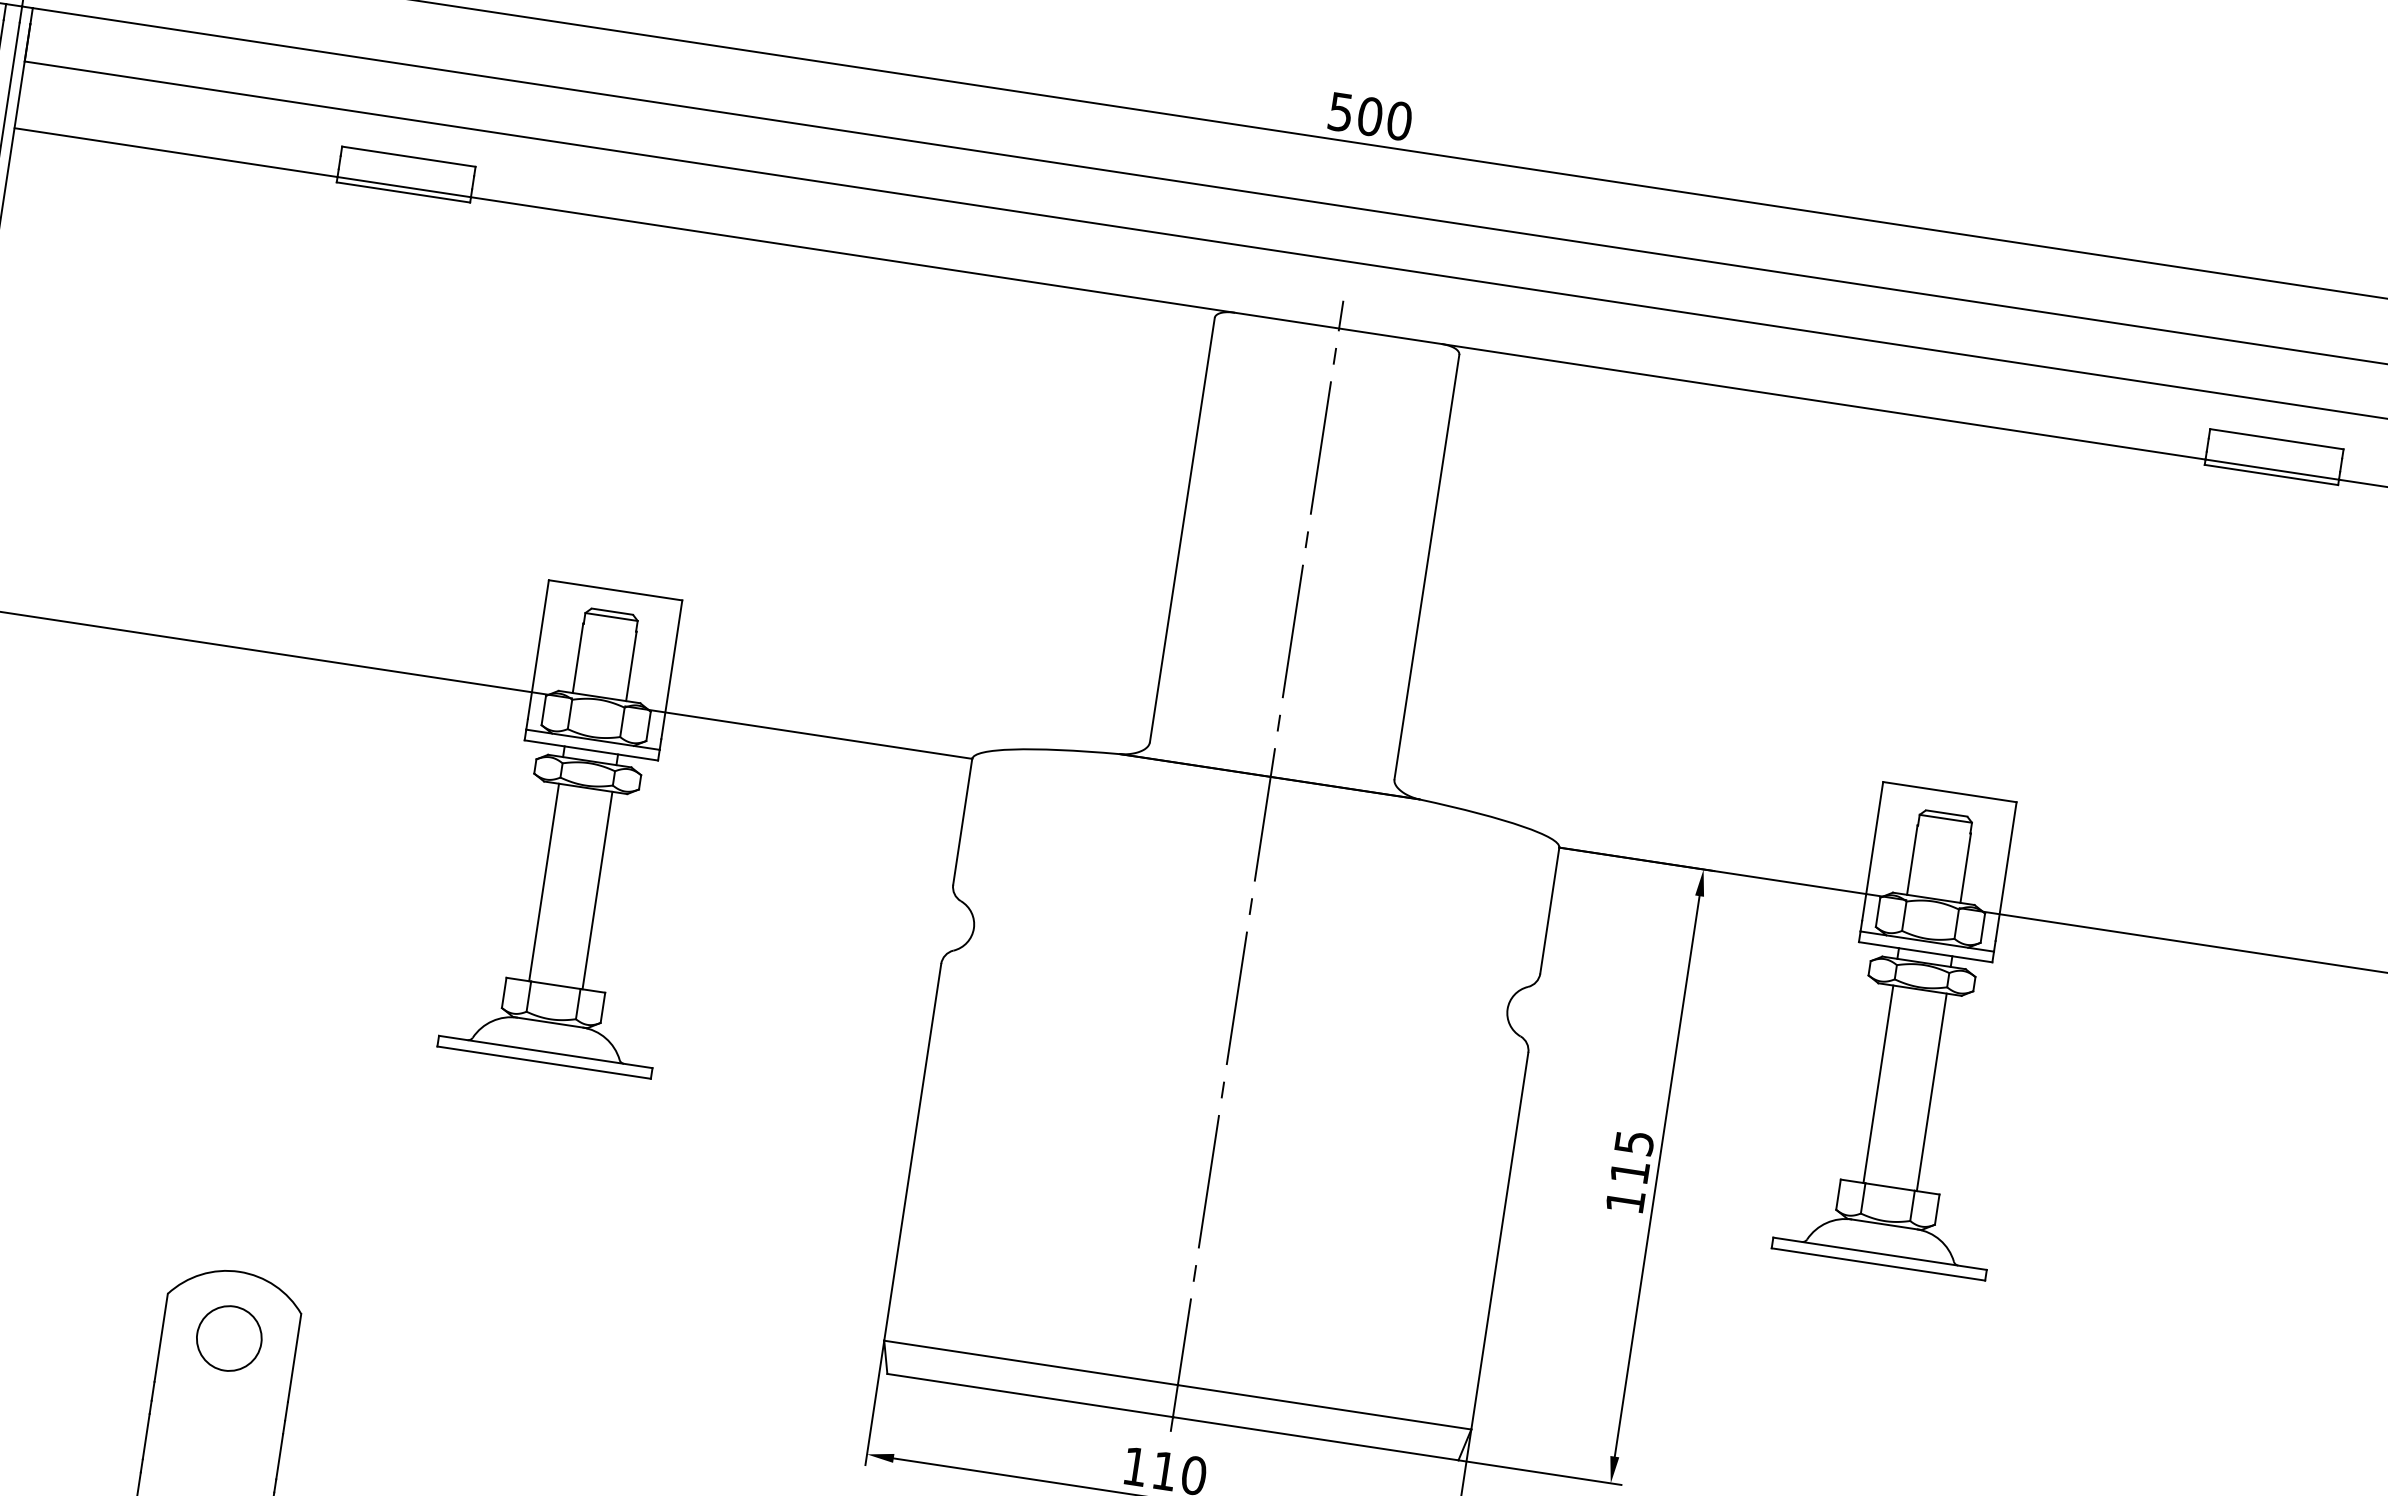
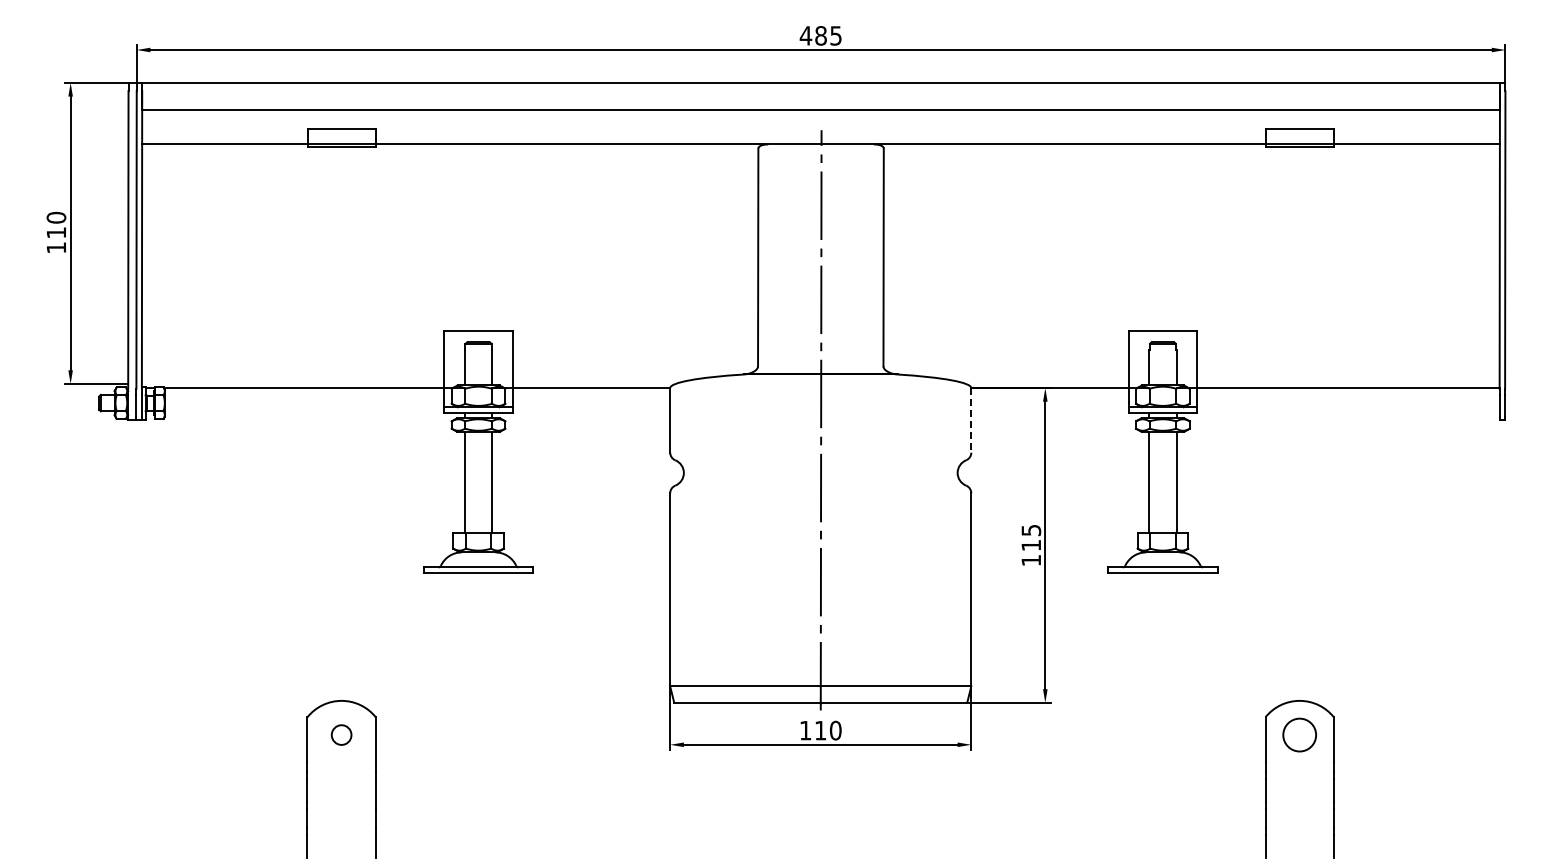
text: (1369, 115) -> (820, 35), 500 -> 485
line: (1550, 910) -> (971, 420), solid -> dashed
circle: (229, 1337) -> (341, 734), size x0.6

